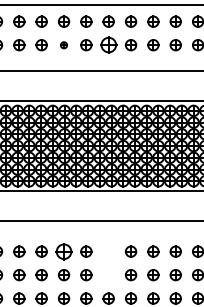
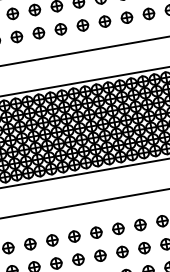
part: (63, 45) -> (38, 33), size x1.67
part: (108, 45) -> (82, 25), size x0.71
part: (63, 251) -> (73, 236), size x0.71
part: (108, 251) -> (118, 228), added
part: (108, 275) -> (122, 252), added

